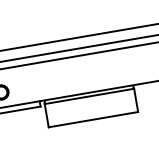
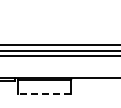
line: (92, 119) -> (44, 93), solid -> dashed

